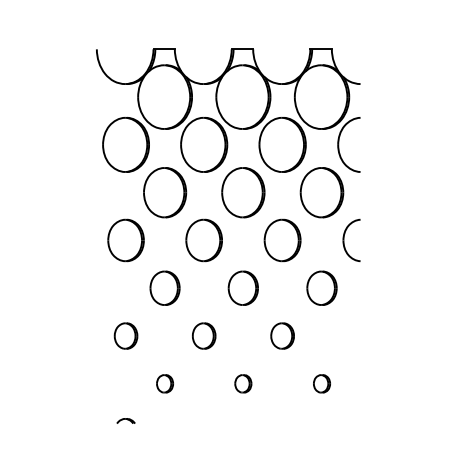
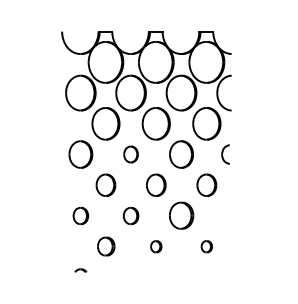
part: (203, 240) -> (130, 154), size x0.6
part: (350, 240) -> (225, 154), size x0.7
part: (282, 336) -> (181, 216), size x1.6
part: (164, 383) -> (105, 246), size x1.6

